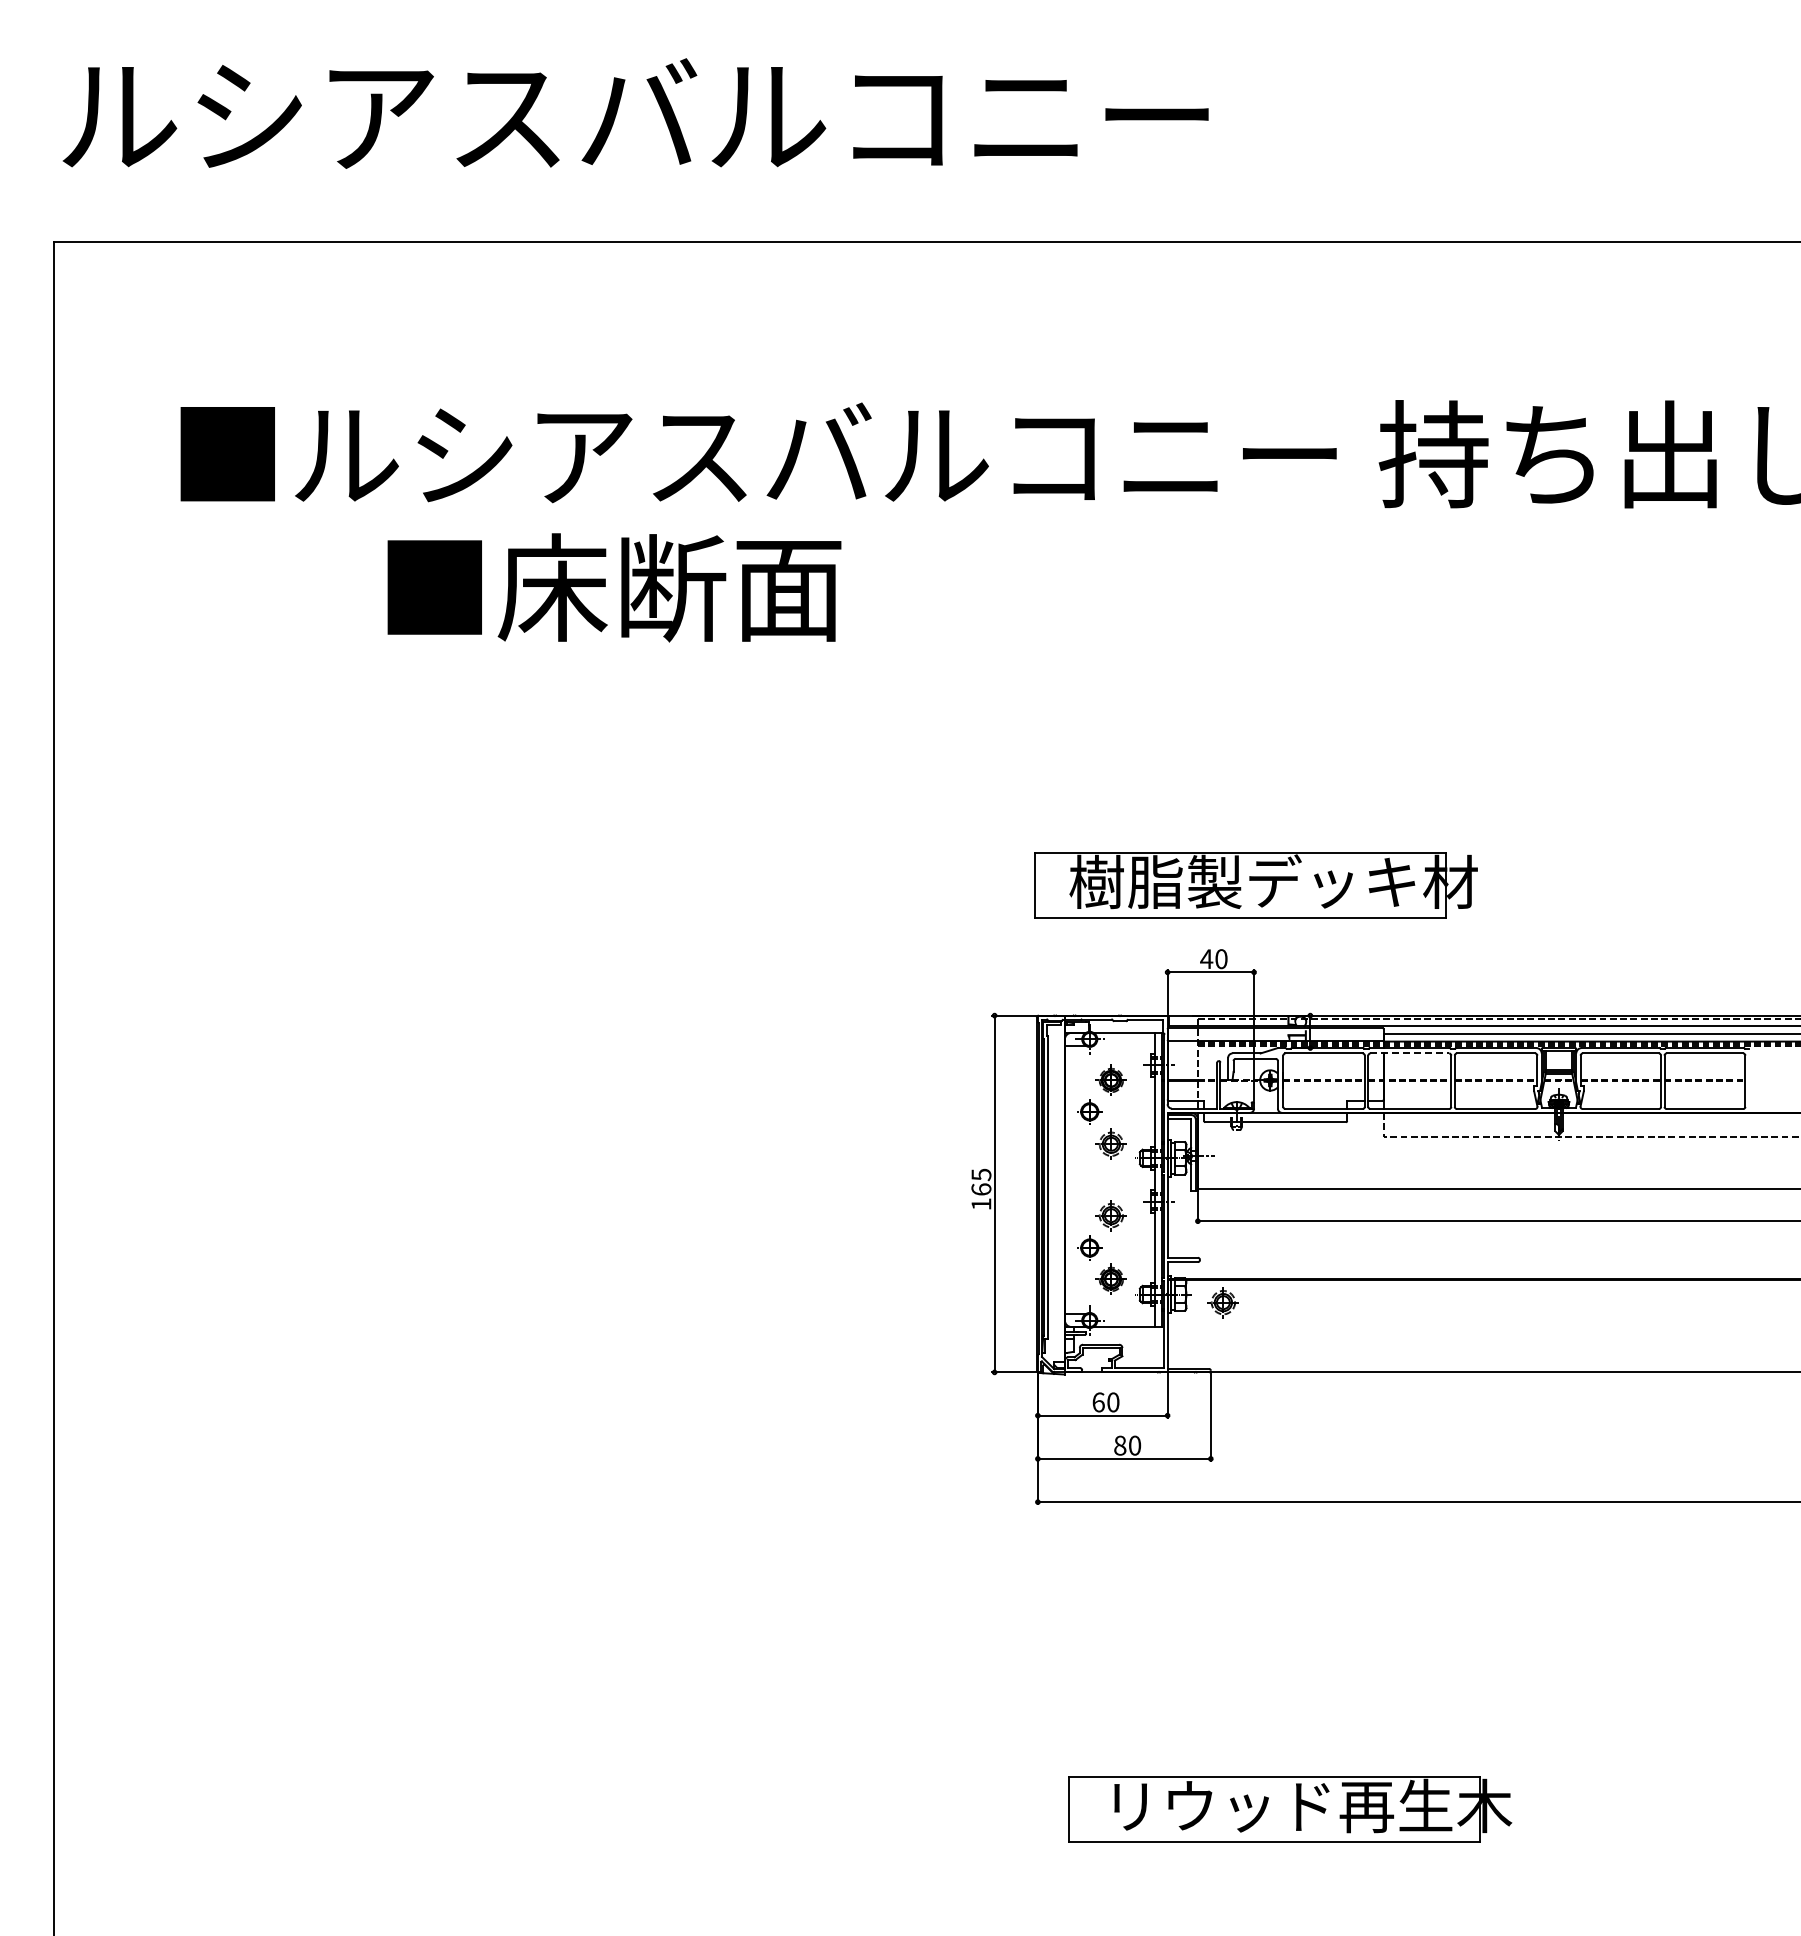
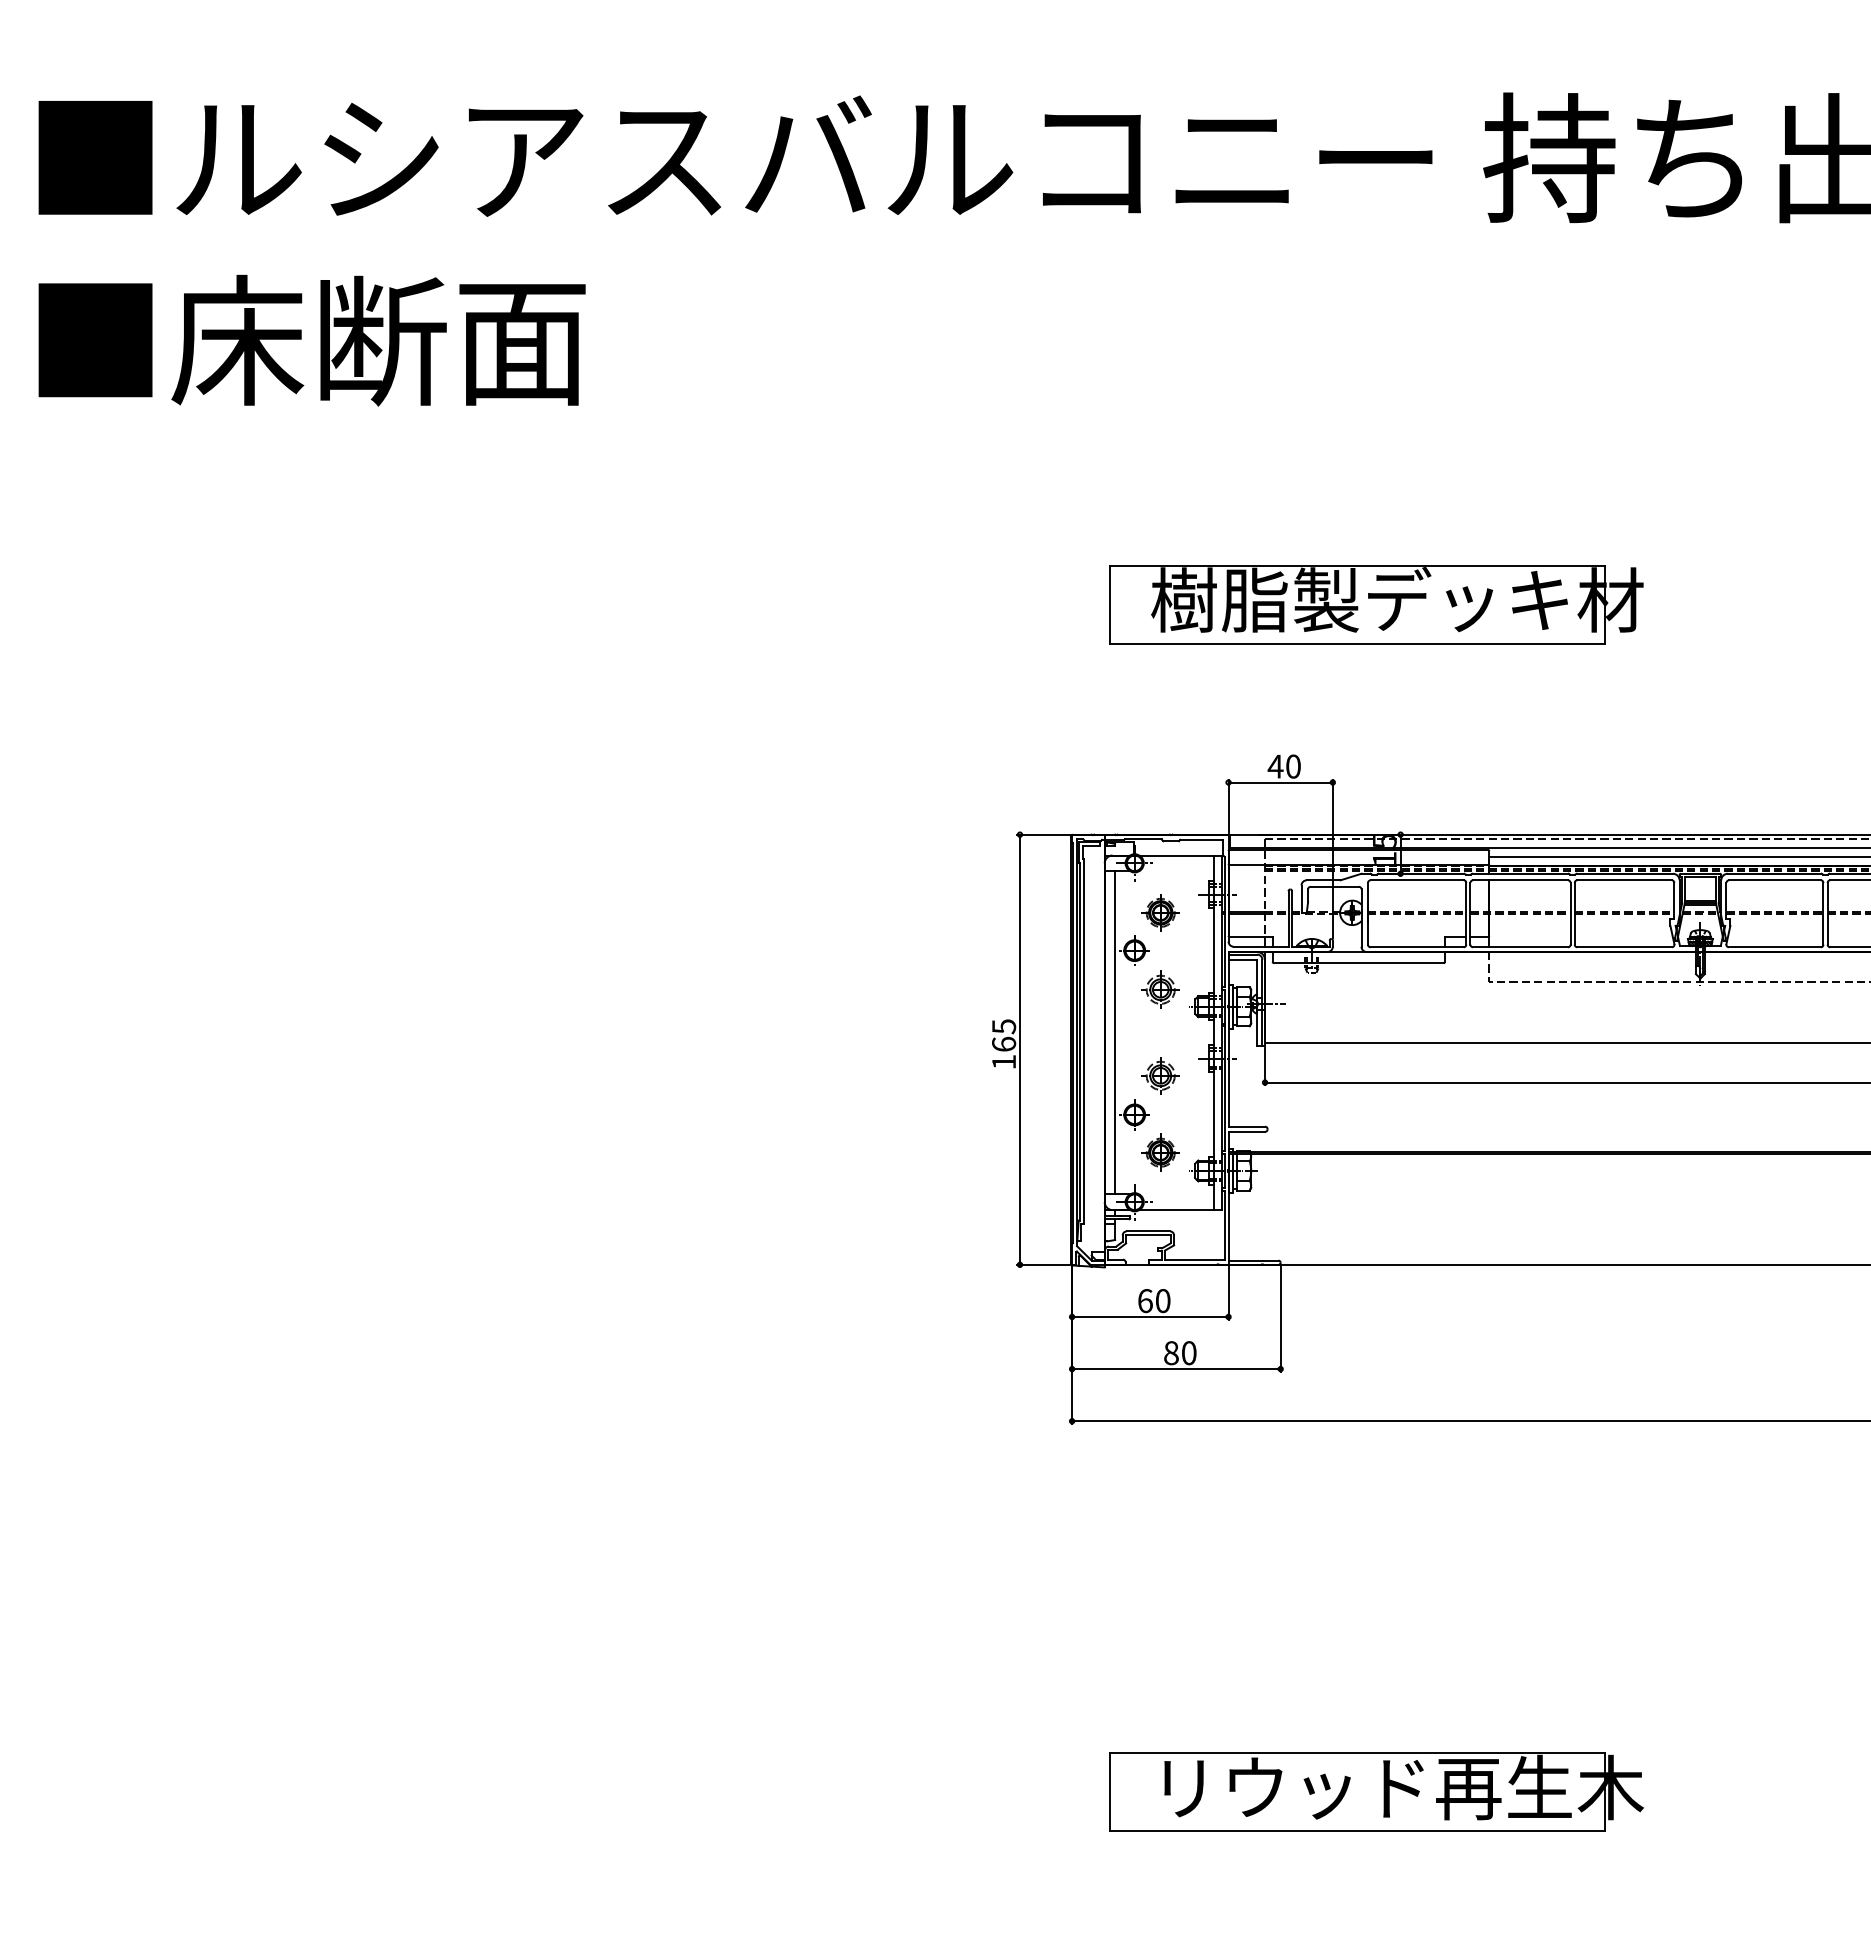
text: (614, 587) -> (312, 340), moved
part: (1255, 885) -> (1375, 604), moved
line: (1410, 1053) -> (1521, 880), dashed -> solid
line: (1073, 1179) -> (1115, 1032), added
part: (1222, 1302) -> (1294, 1180), removed

